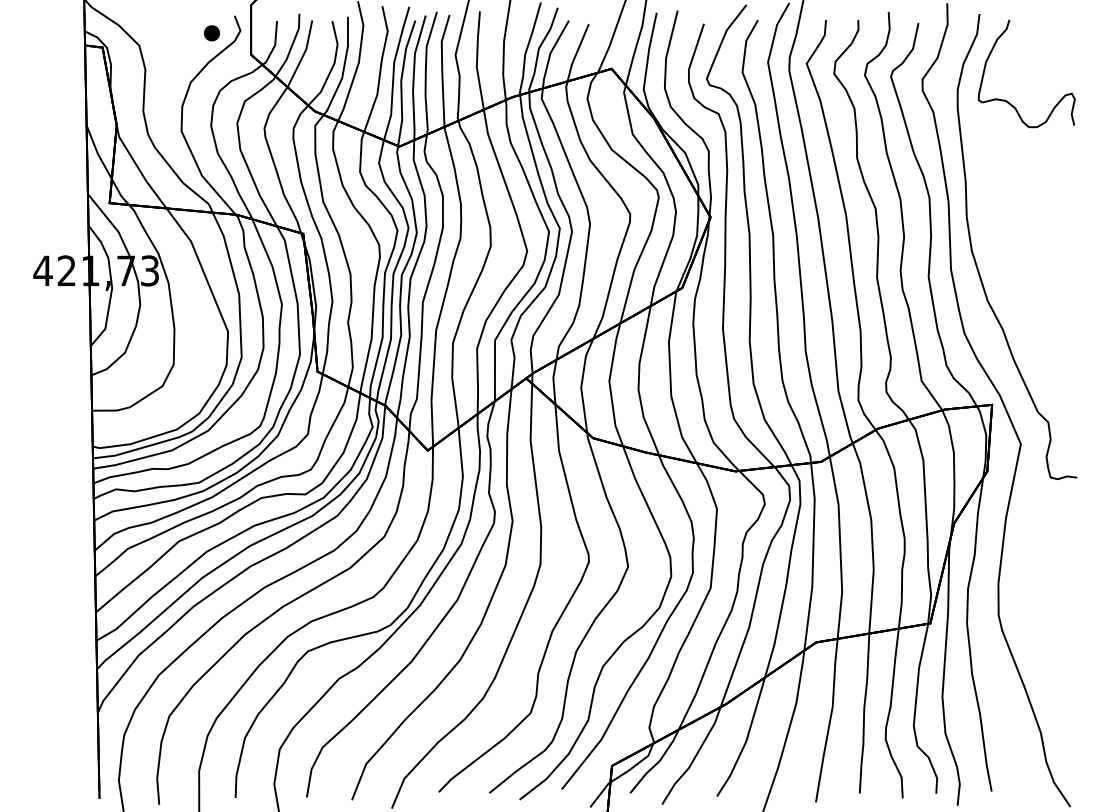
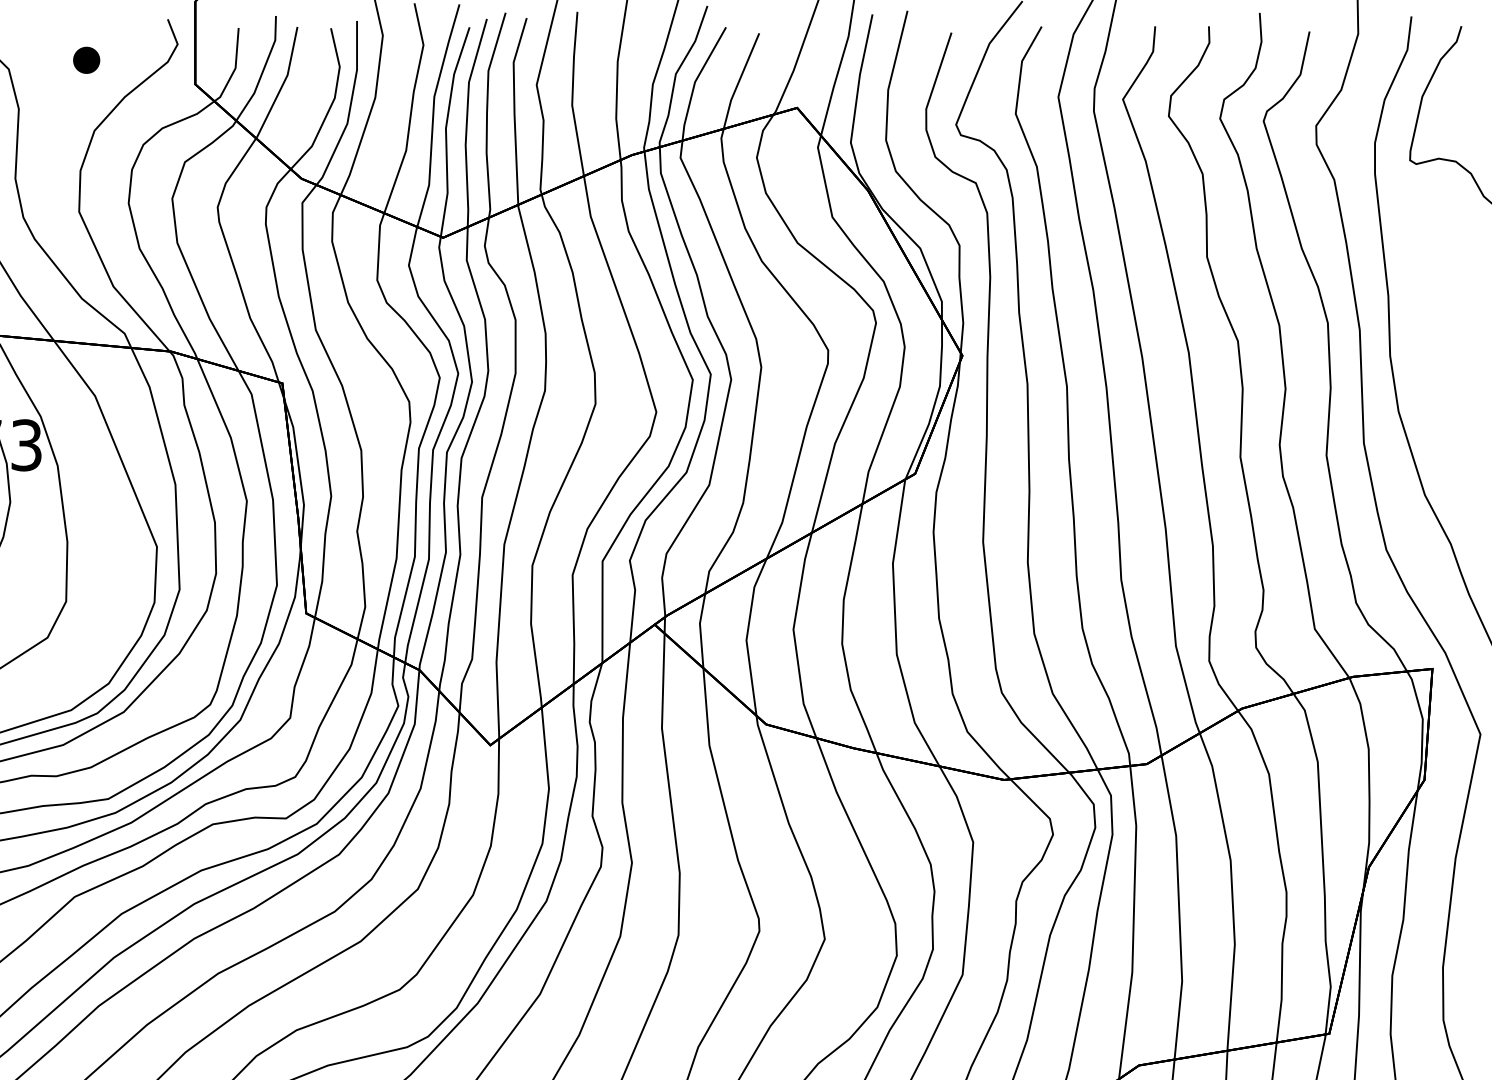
part: (211, 33) -> (85, 60), moved

